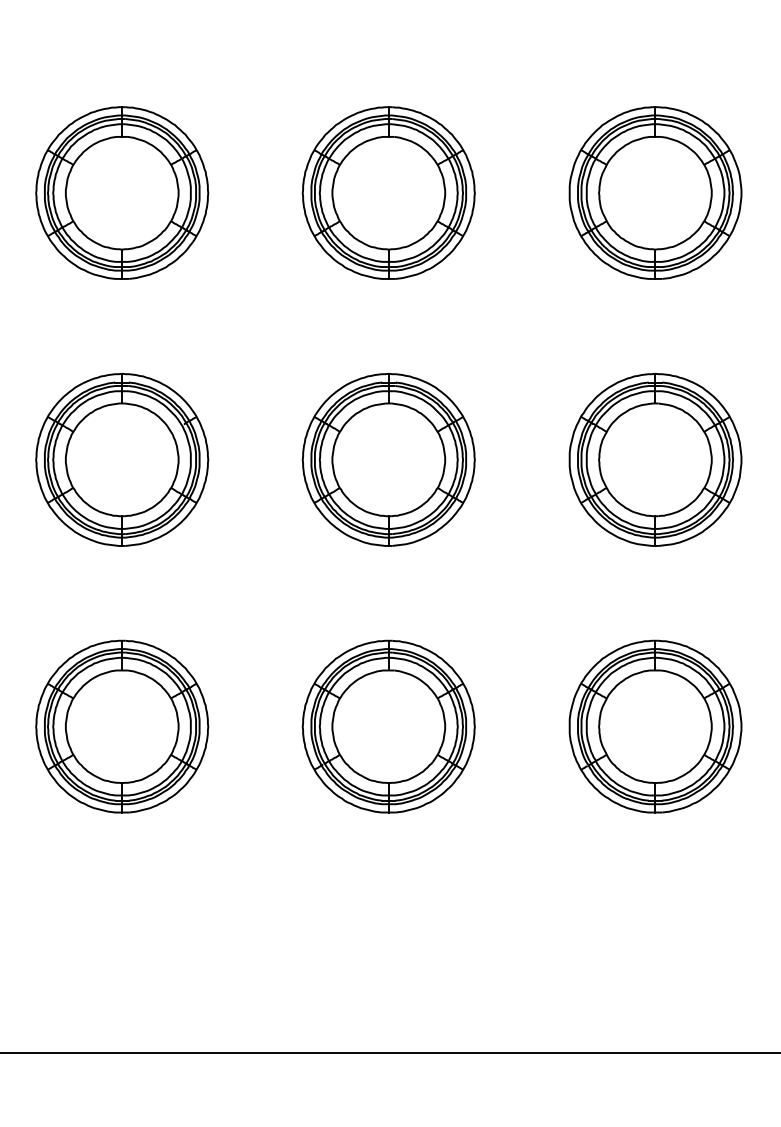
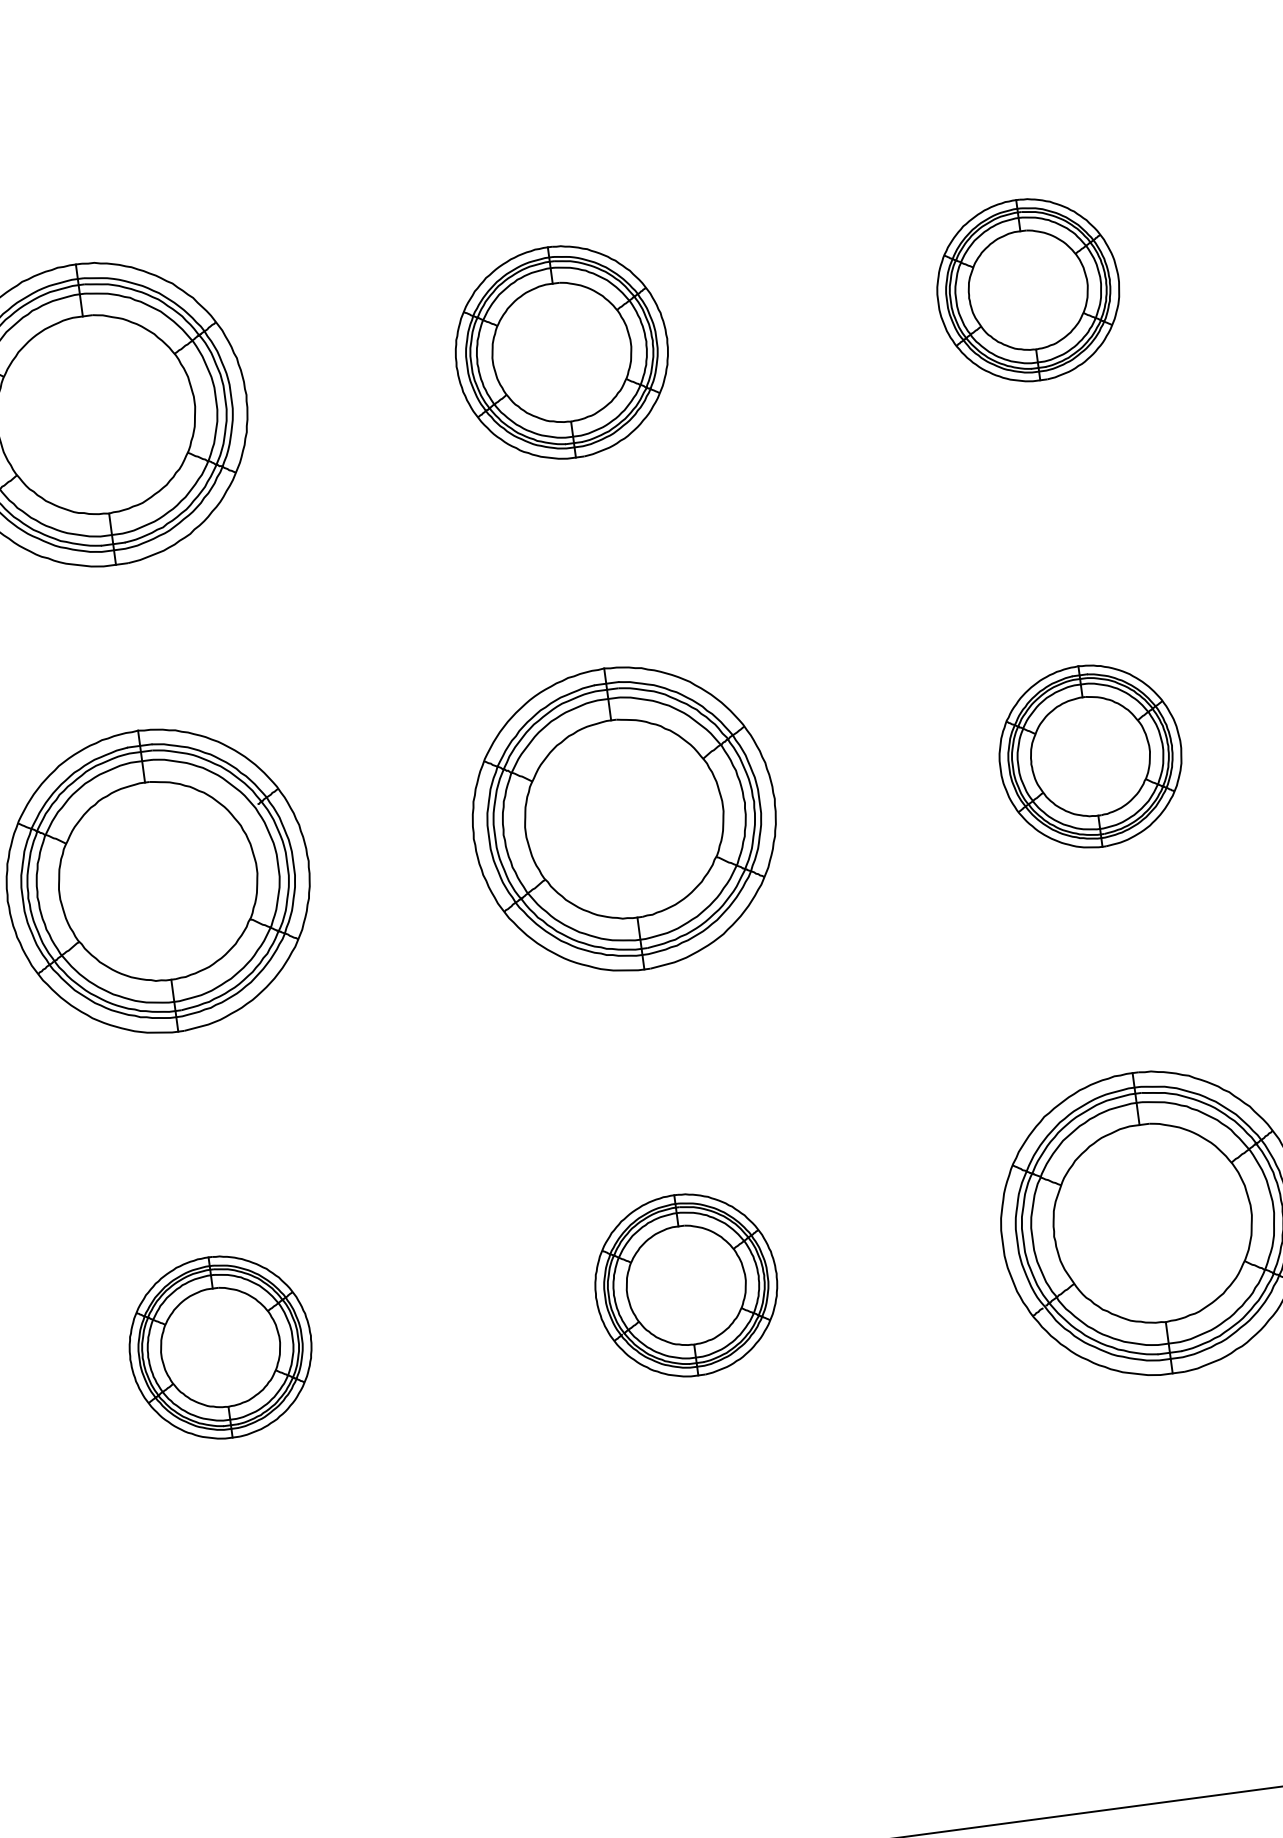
part: (388, 192) -> (561, 351), size x0.7
part: (655, 192) -> (1028, 289), size x0.6
part: (655, 459) -> (1090, 756), size x0.6
part: (122, 726) -> (220, 1347), size x0.6
part: (388, 726) -> (685, 1285), size x0.6

